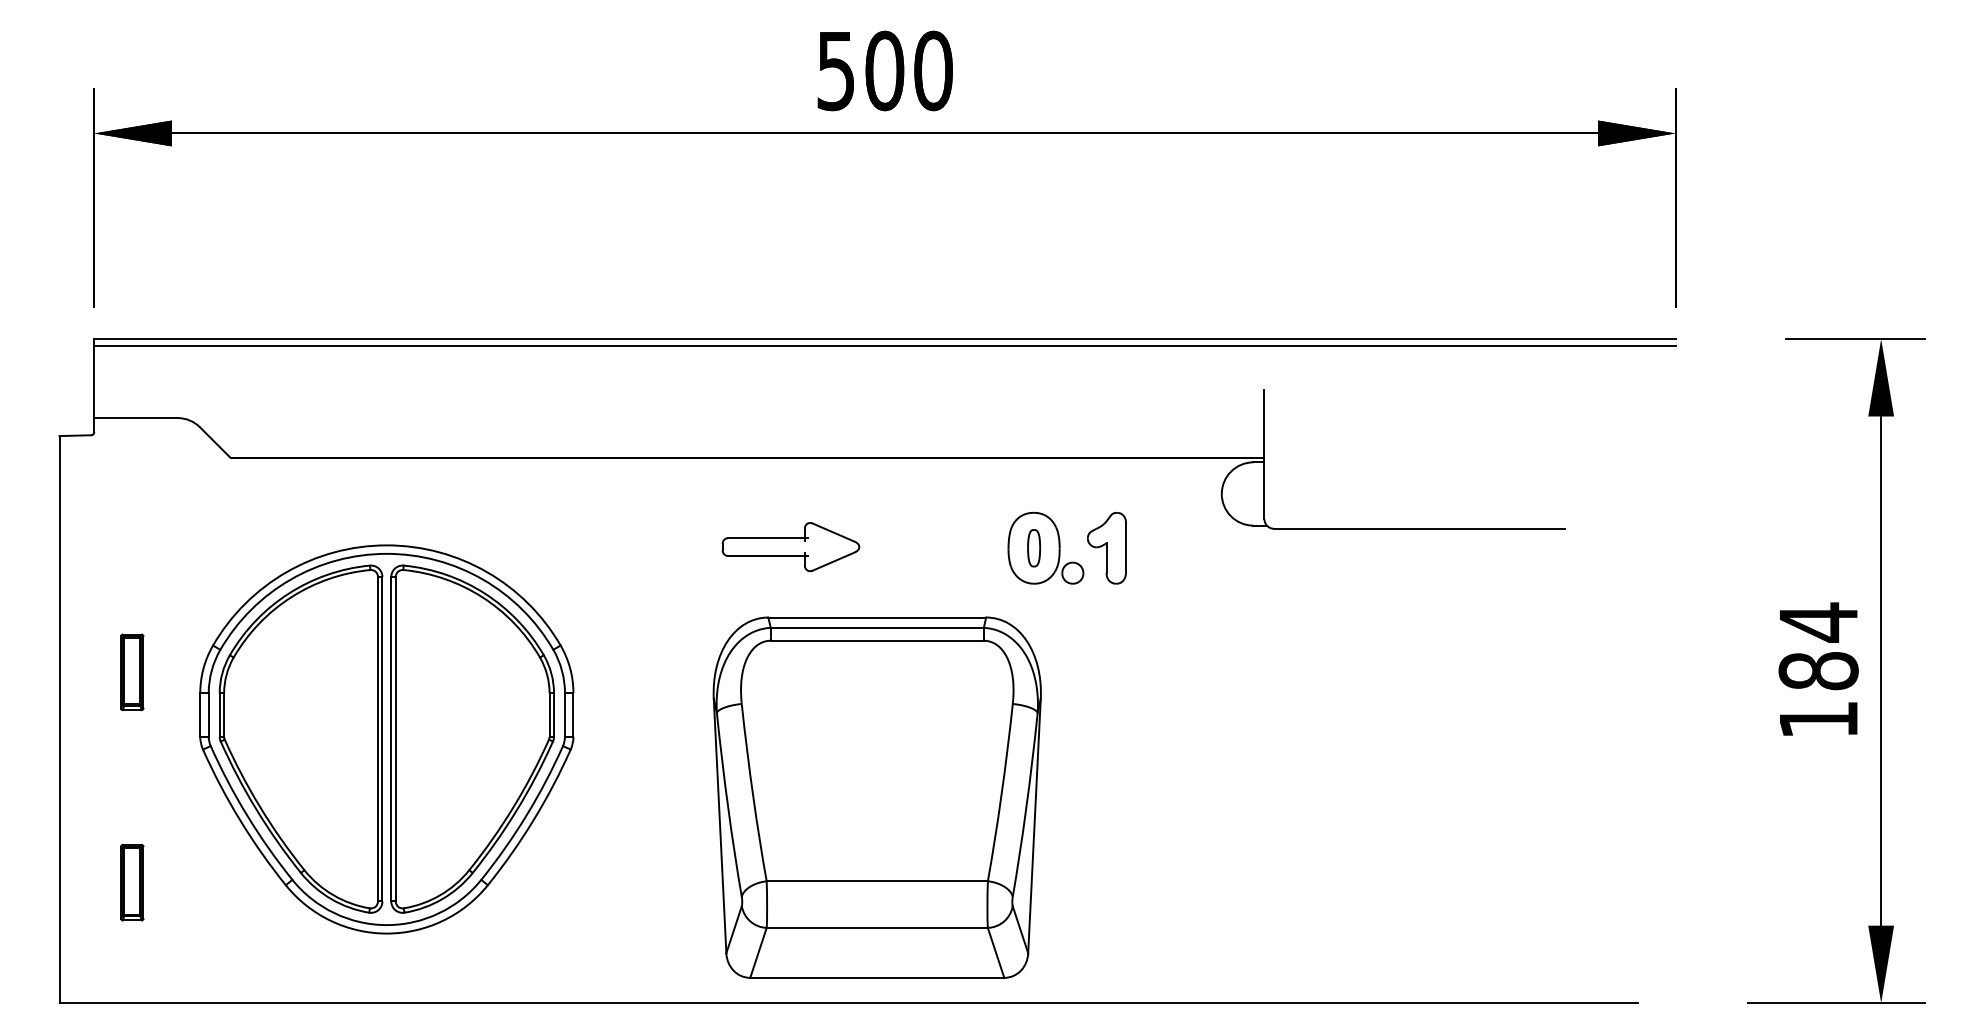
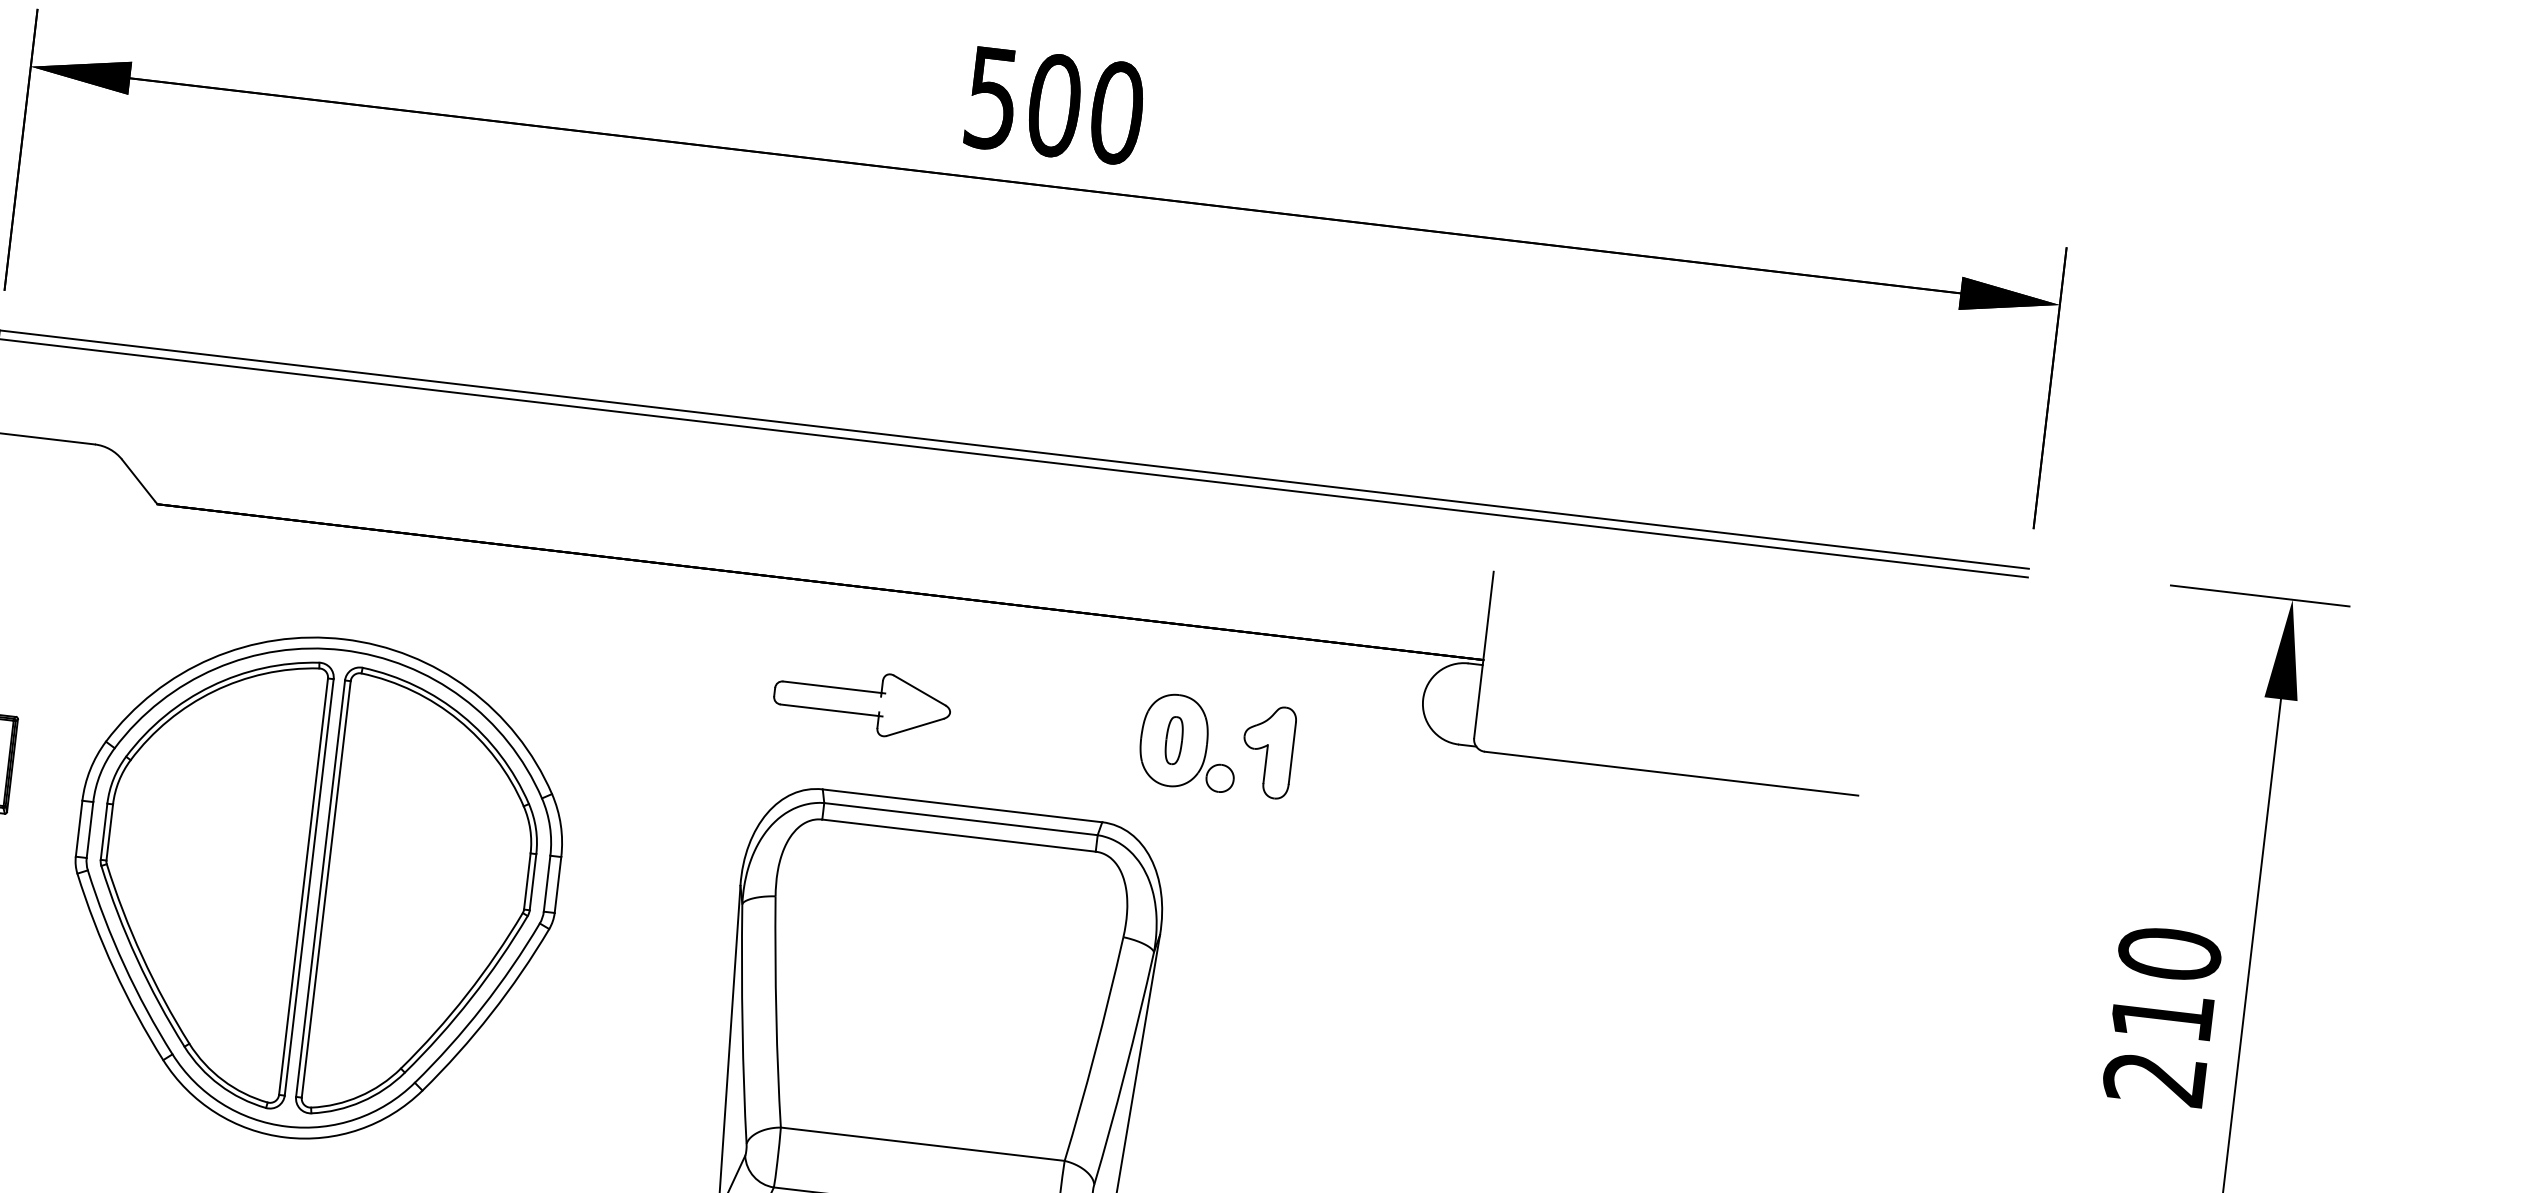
text: (1818, 670) -> (2162, 1015), 184 -> 210

